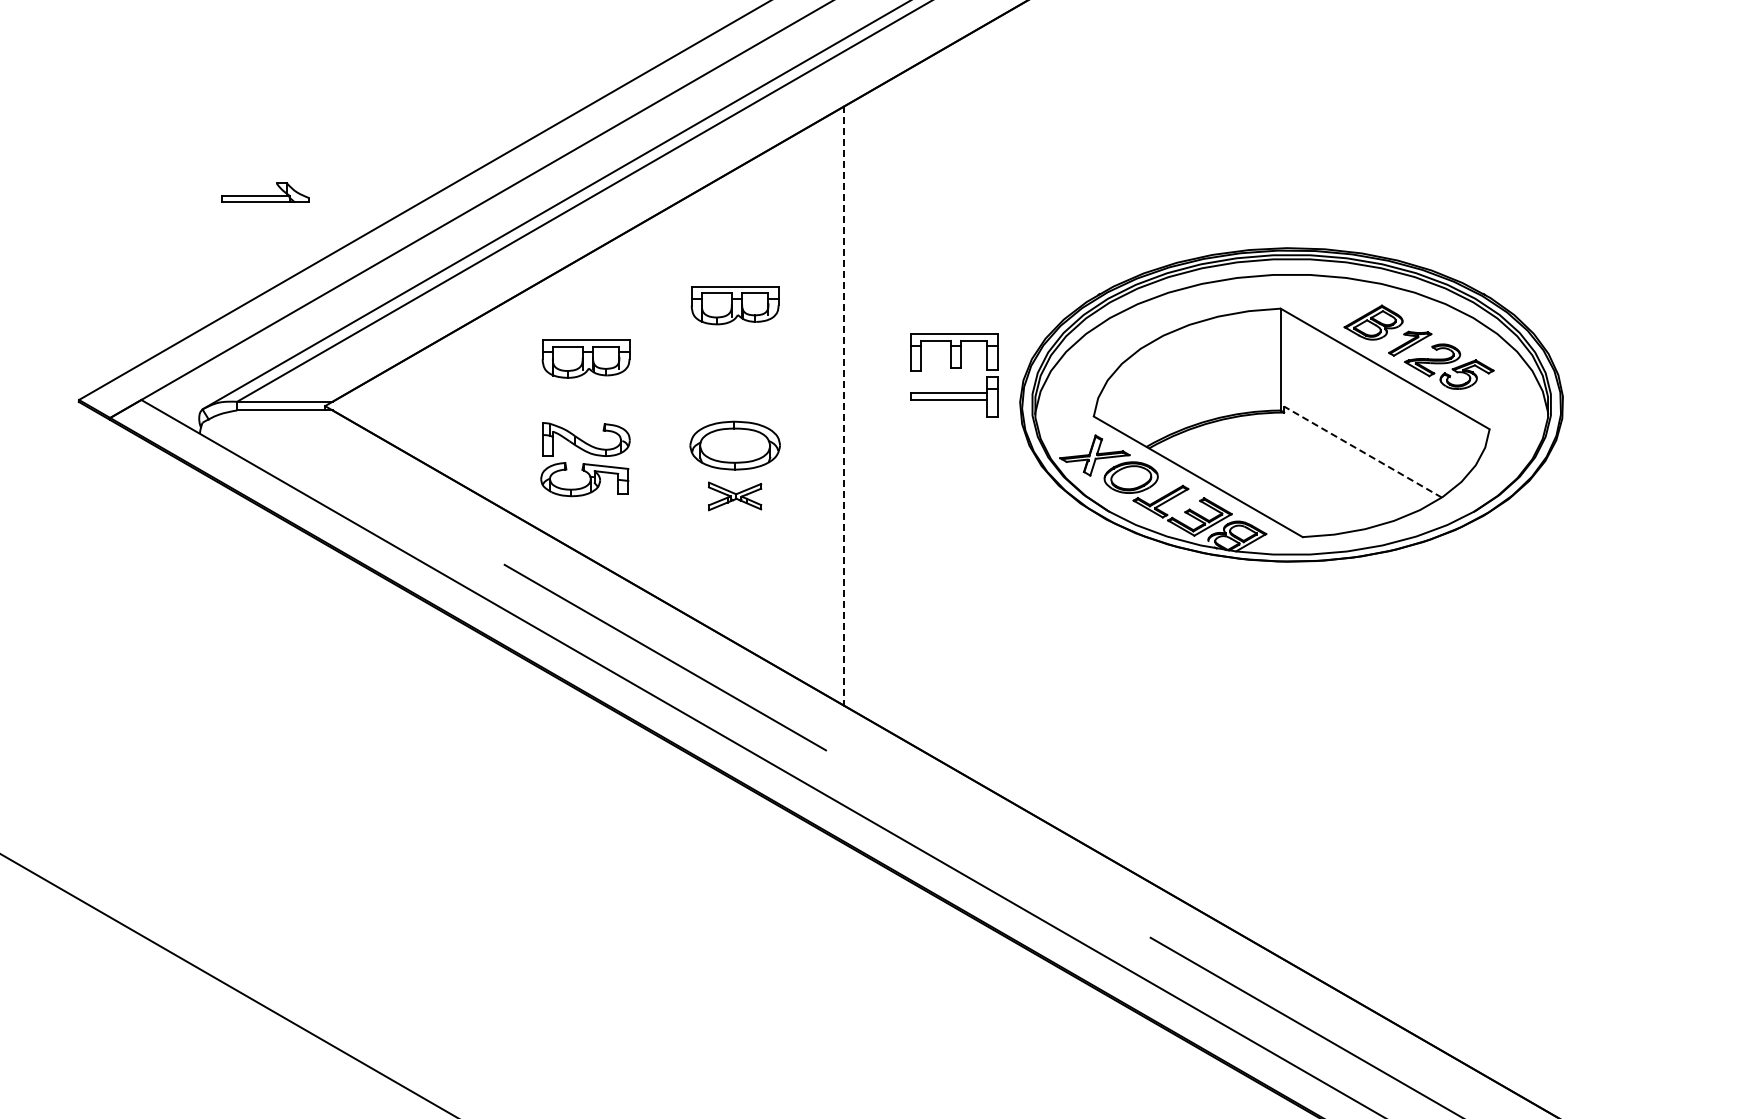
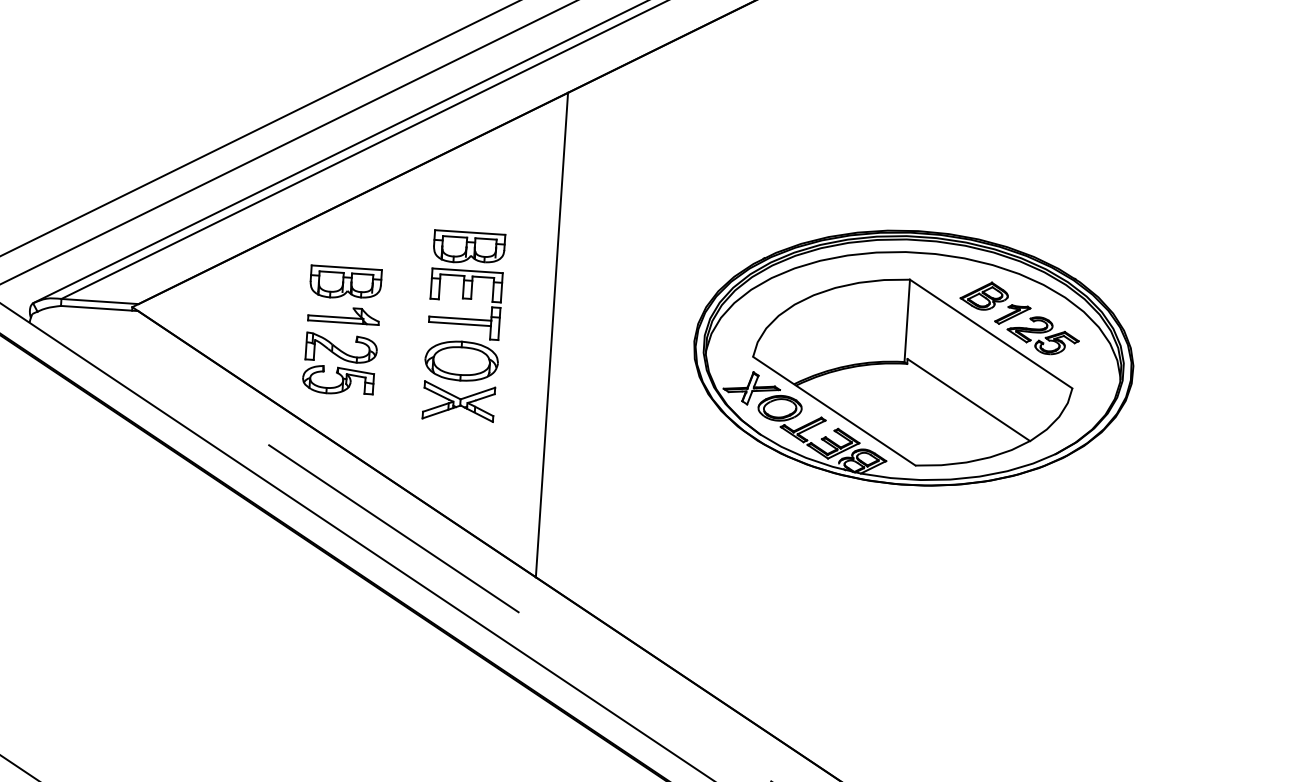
part: (265, 192) -> (344, 315), moved
part: (954, 368) -> (466, 298), moved
line: (844, 406) -> (552, 335), dashed -> solid
line: (1362, 451) -> (968, 399), dashed -> solid
part: (734, 496) -> (458, 402), size x1.67

